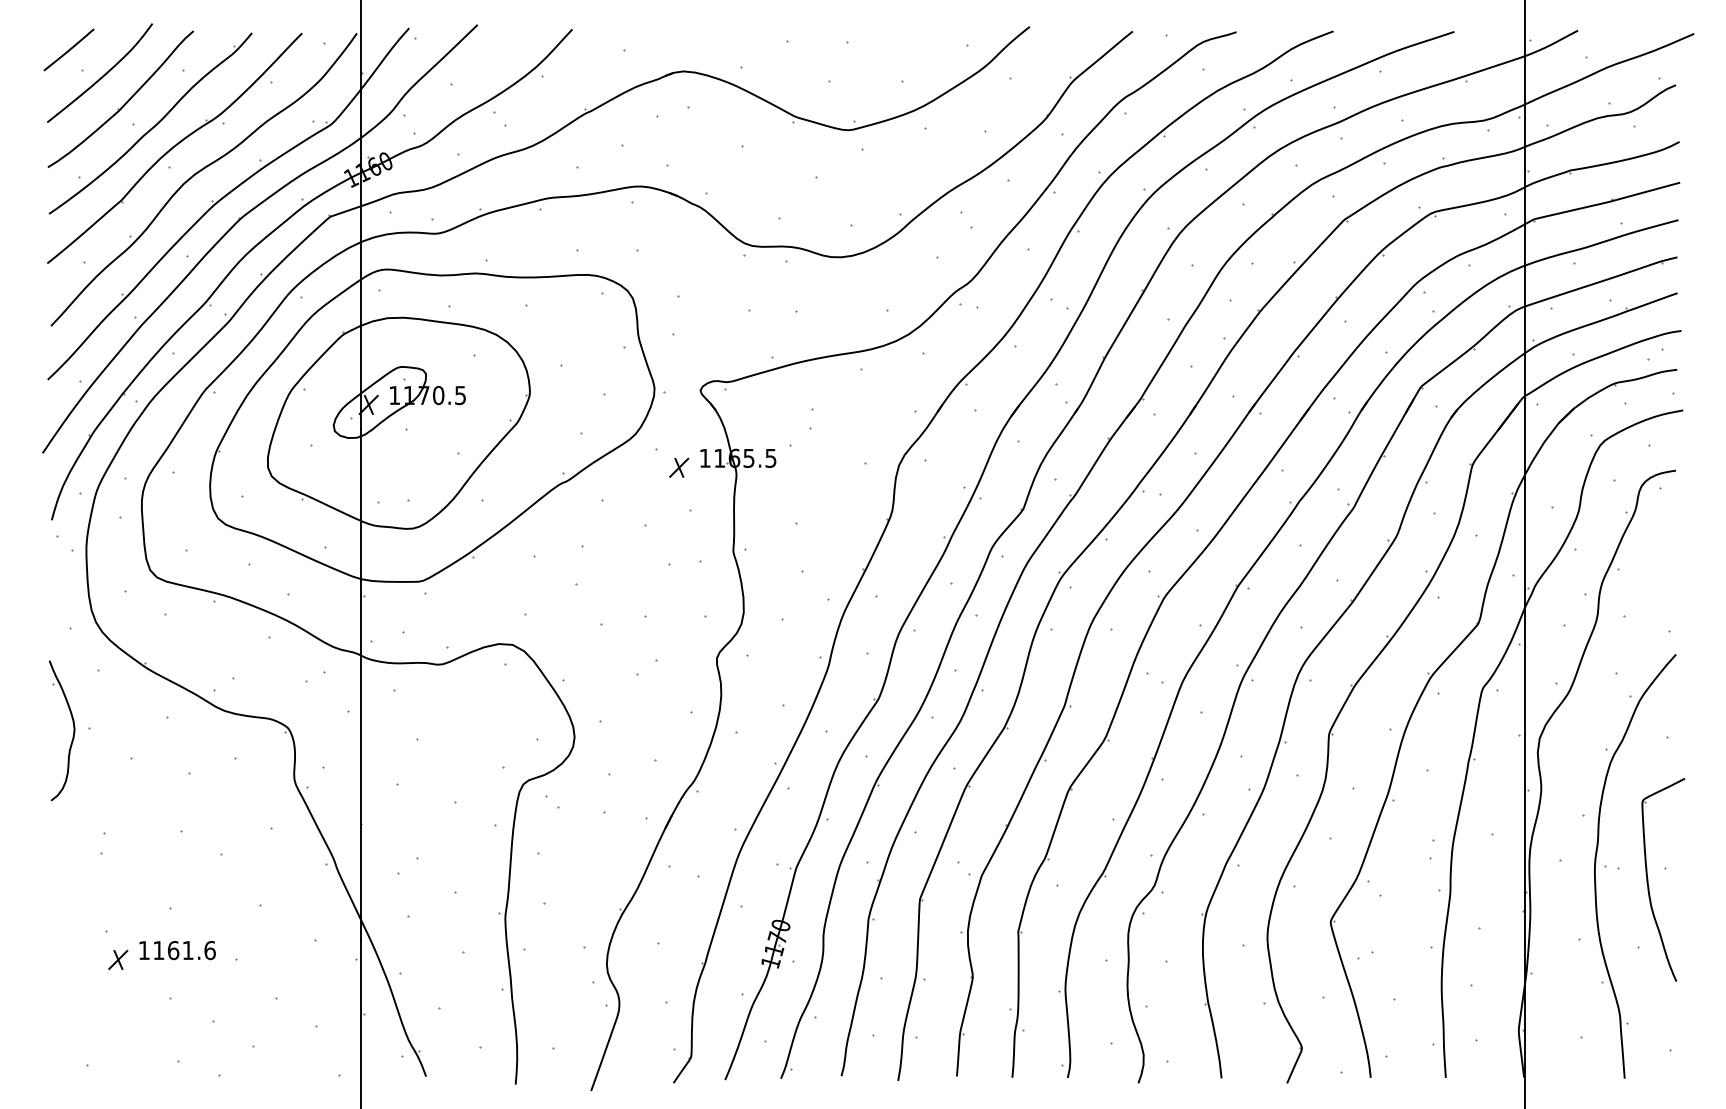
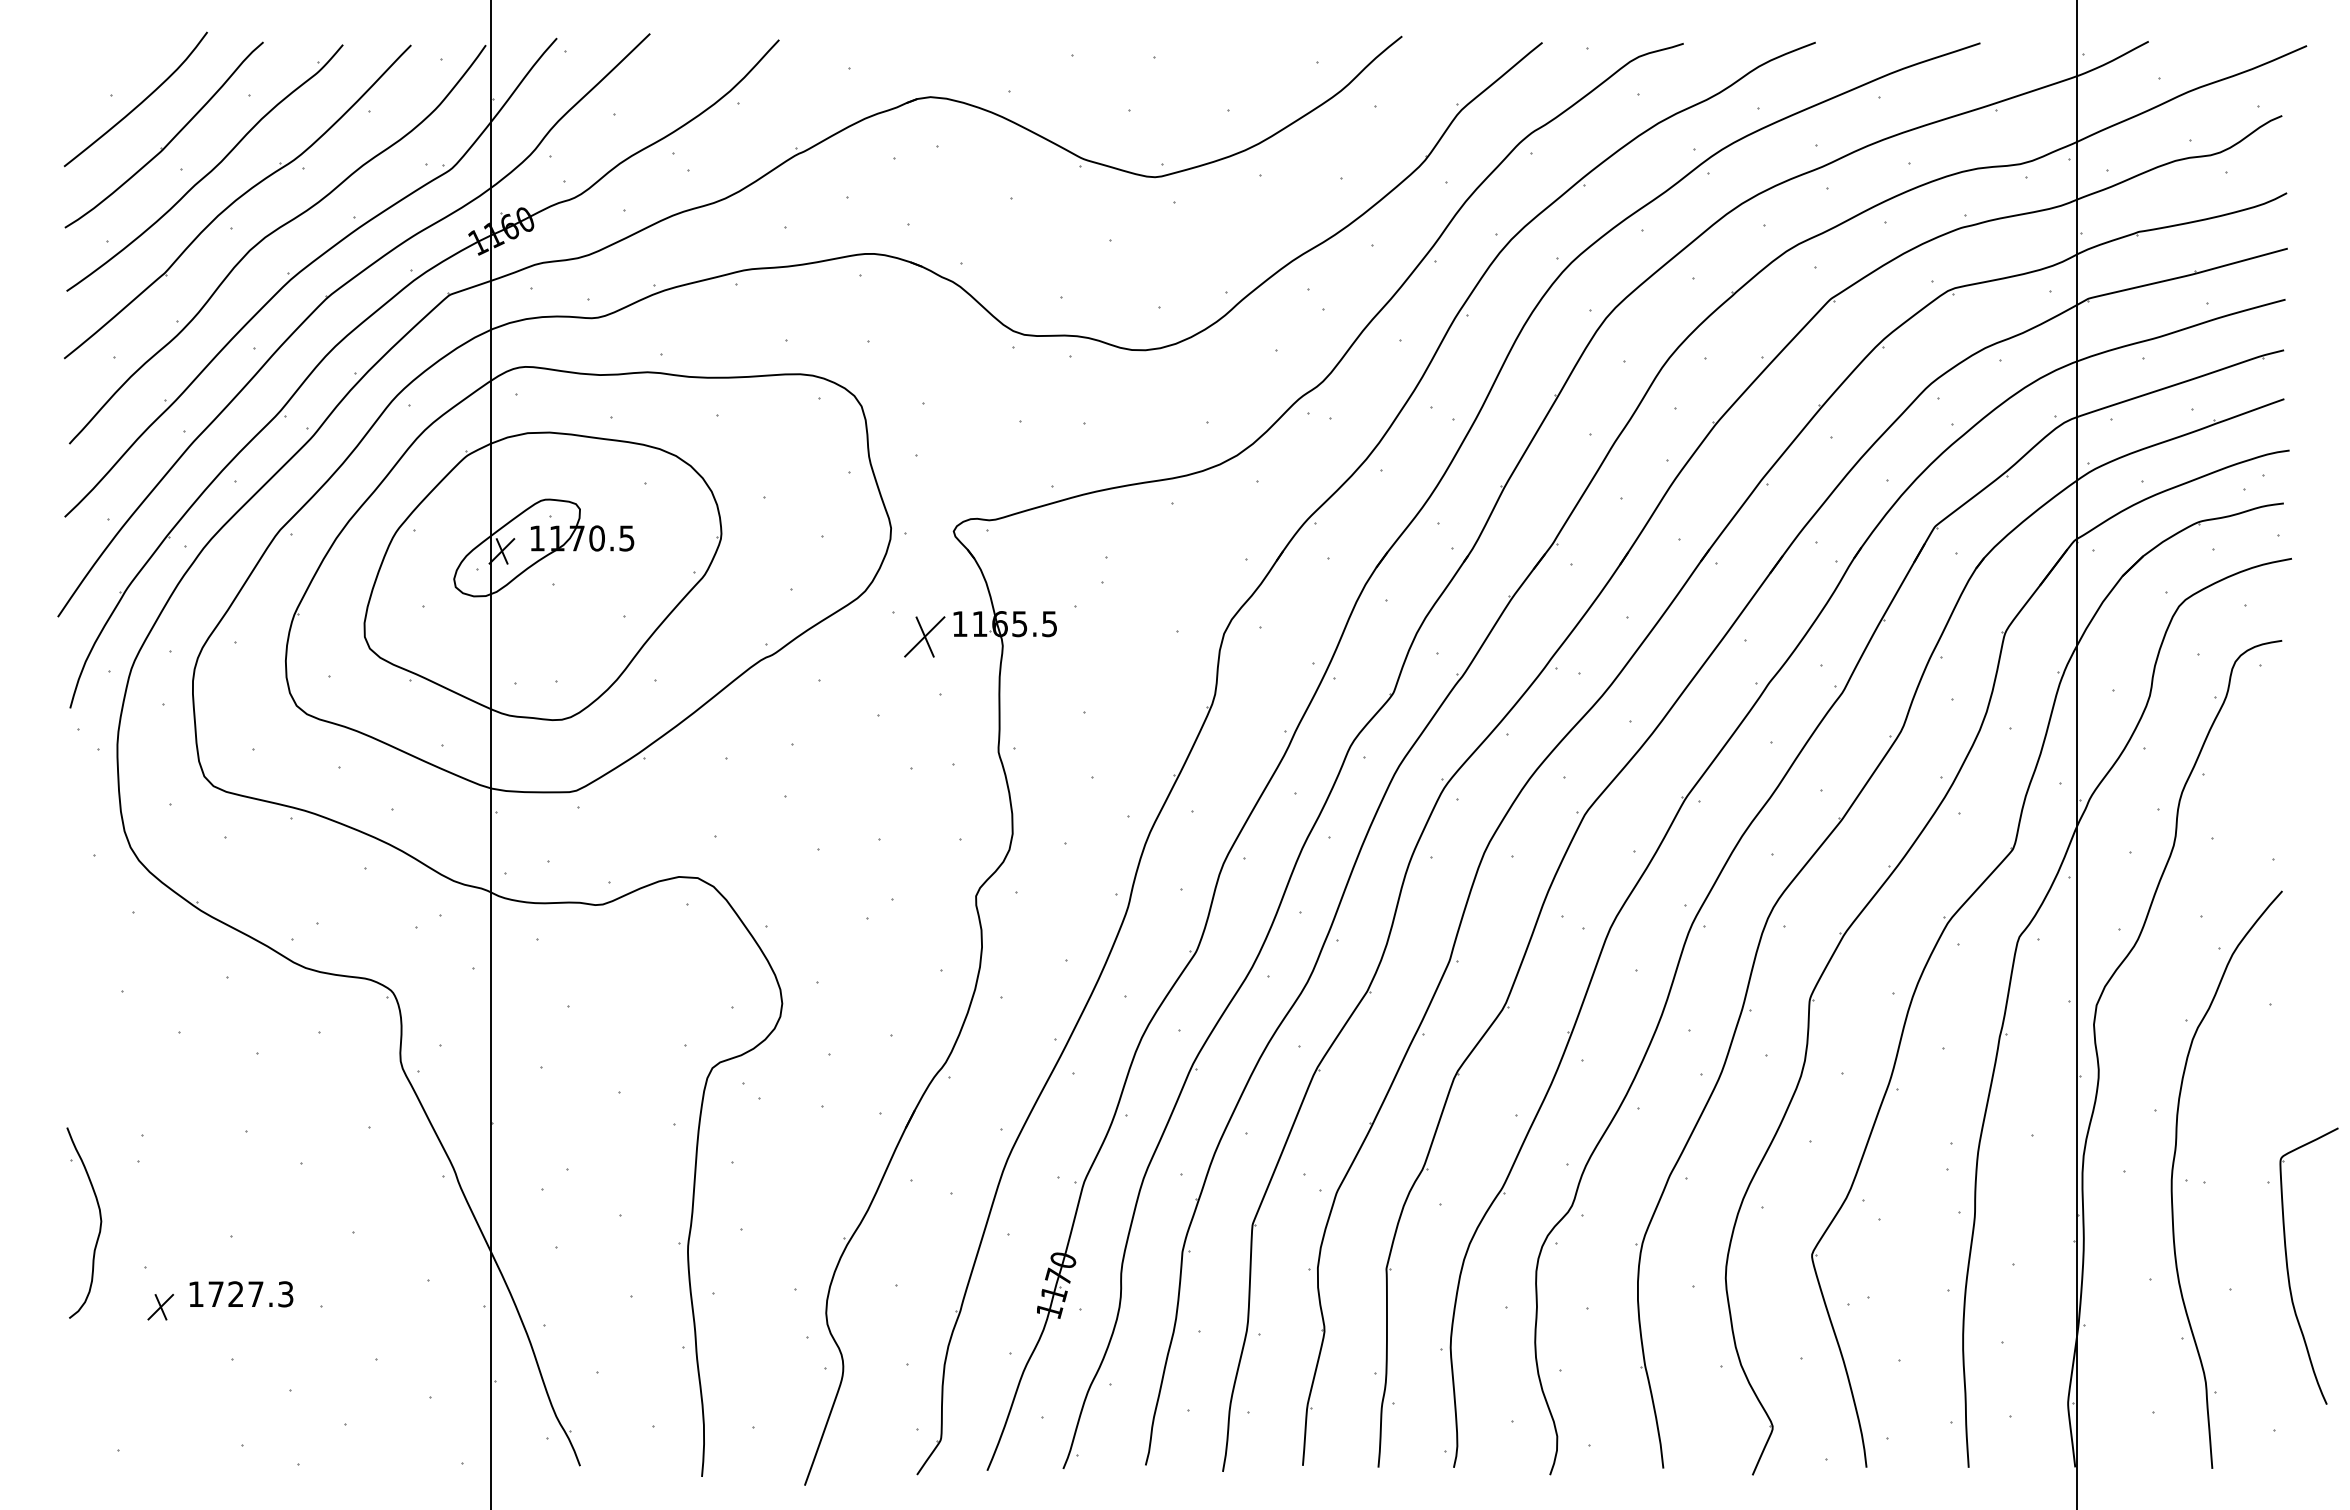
line: (68, 49) -> (93, 67), removed
part: (679, 467) -> (924, 636), size x1.6
part: (73, 733) -> (99, 1226), moved
part: (1648, 880) -> (2288, 1266), moved
text: (184, 950) -> (250, 1294), 1161.6 -> 1727.3

